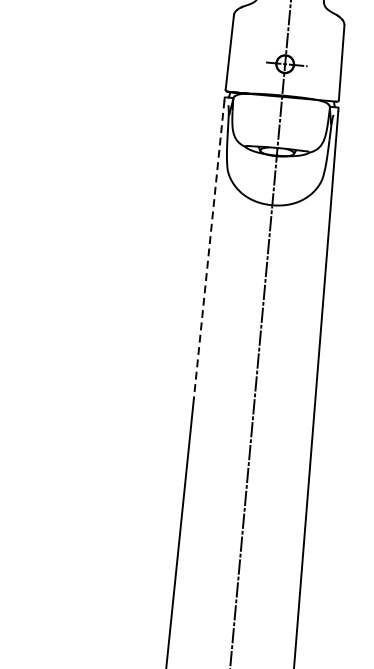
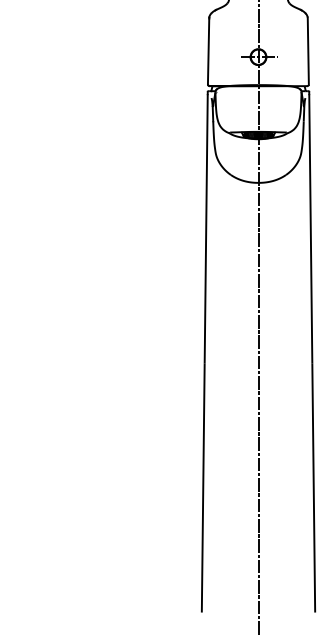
hatch: (277, 152) -> (258, 135), added
line: (209, 251) -> (206, 228), dashed -> solid

